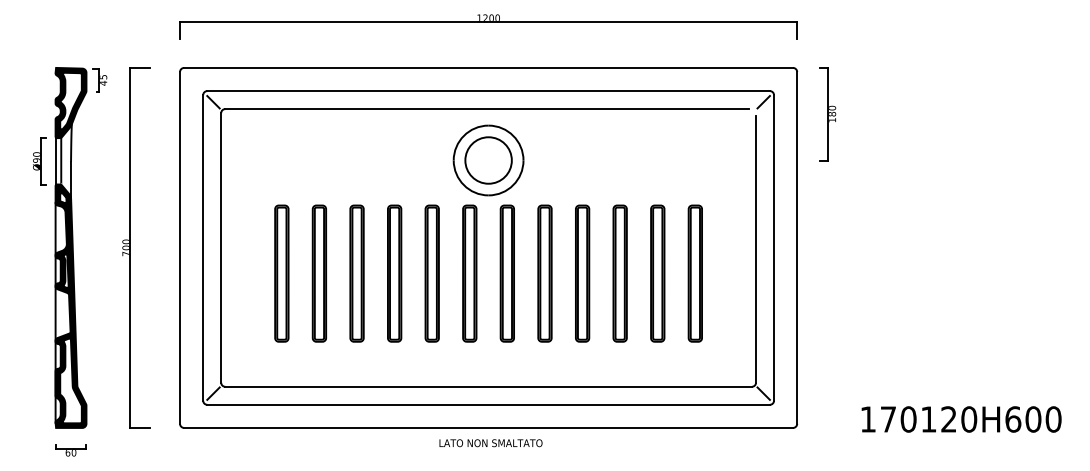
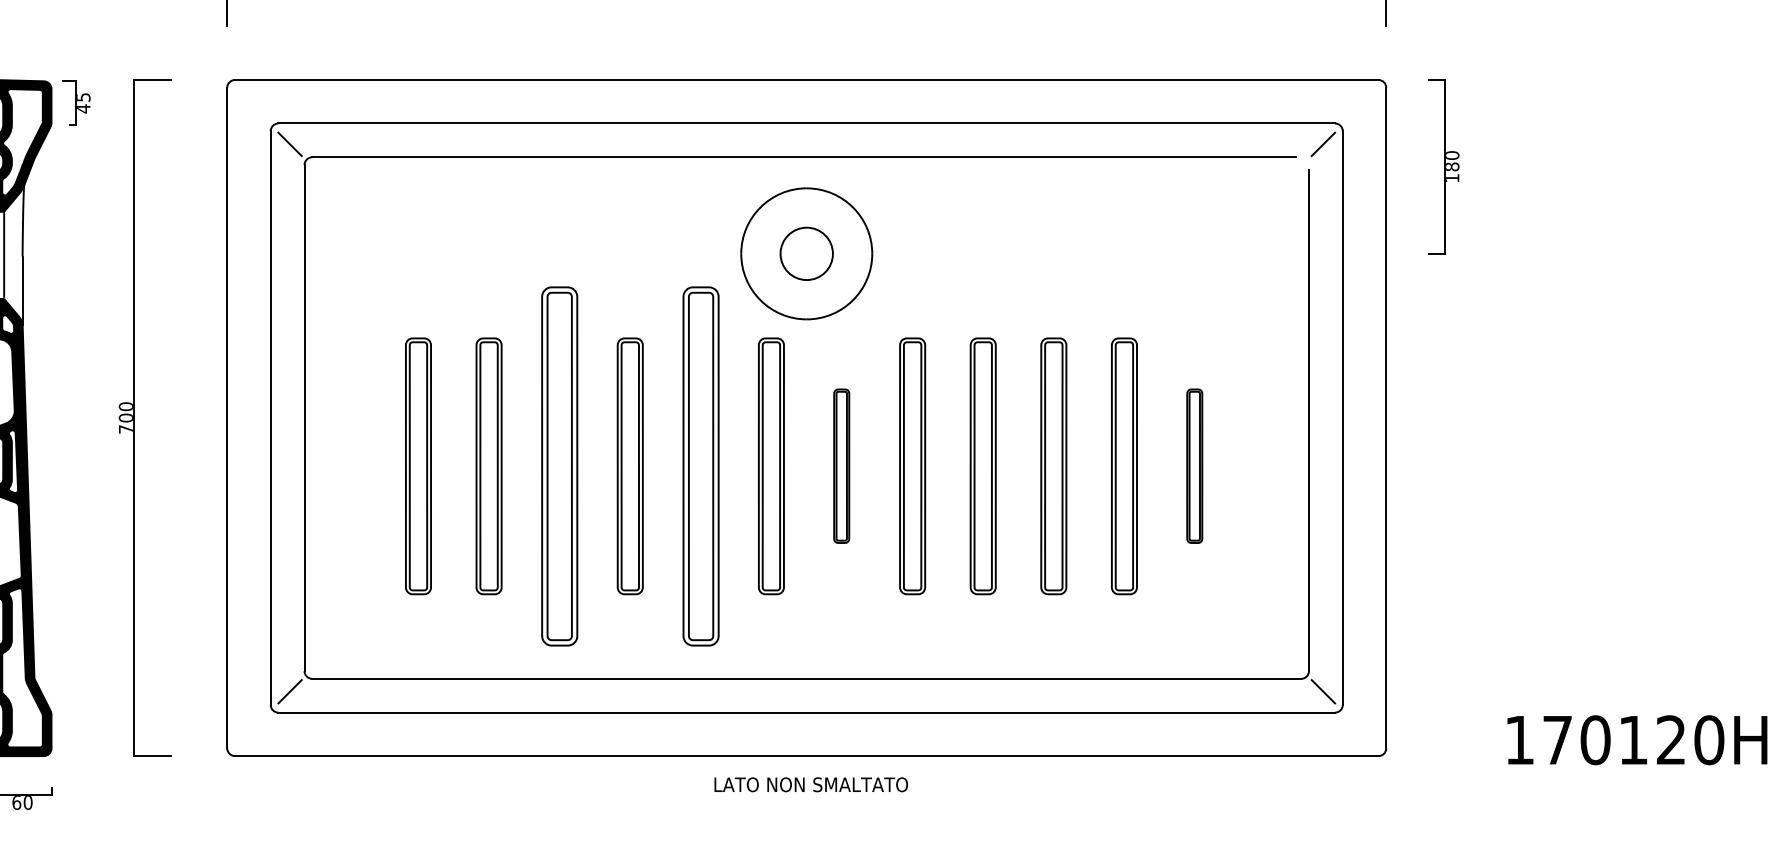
circle: (488, 160) -> (806, 253), size x0.6
part: (356, 273) -> (558, 466), size x1.4
part: (431, 273) -> (699, 466), size x1.4
part: (506, 273) -> (840, 466), size x0.6
part: (694, 273) -> (1193, 466), size x0.6

